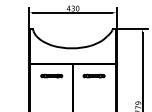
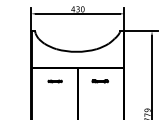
part: (51, 75) -> (54, 80), size x0.6
part: (93, 75) -> (99, 80), size x0.7

